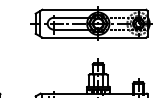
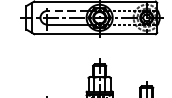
line: (71, 17) -> (68, 10), solid -> dashed

